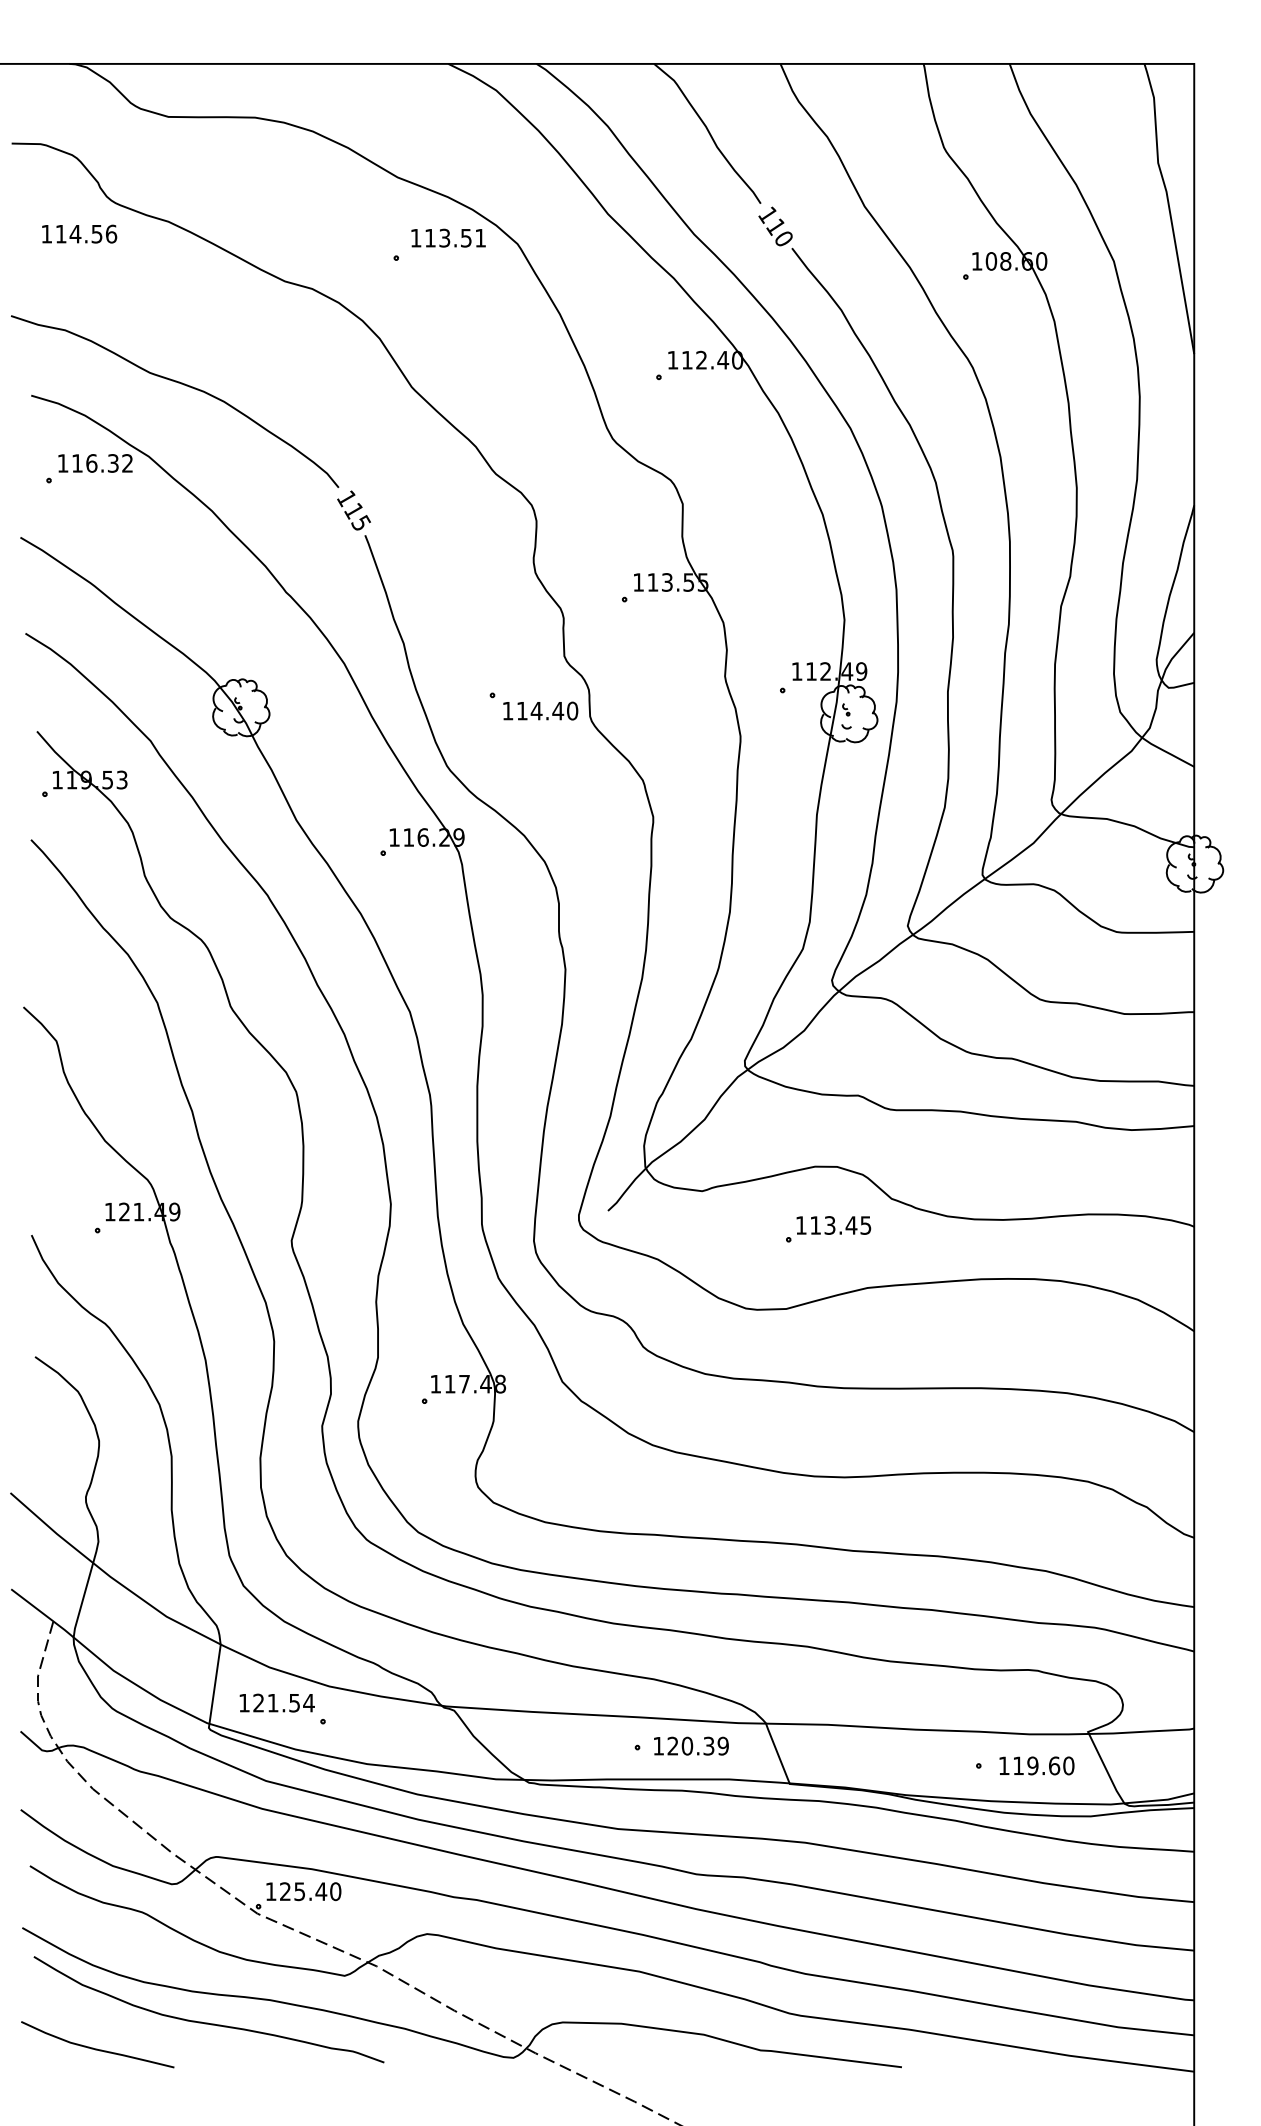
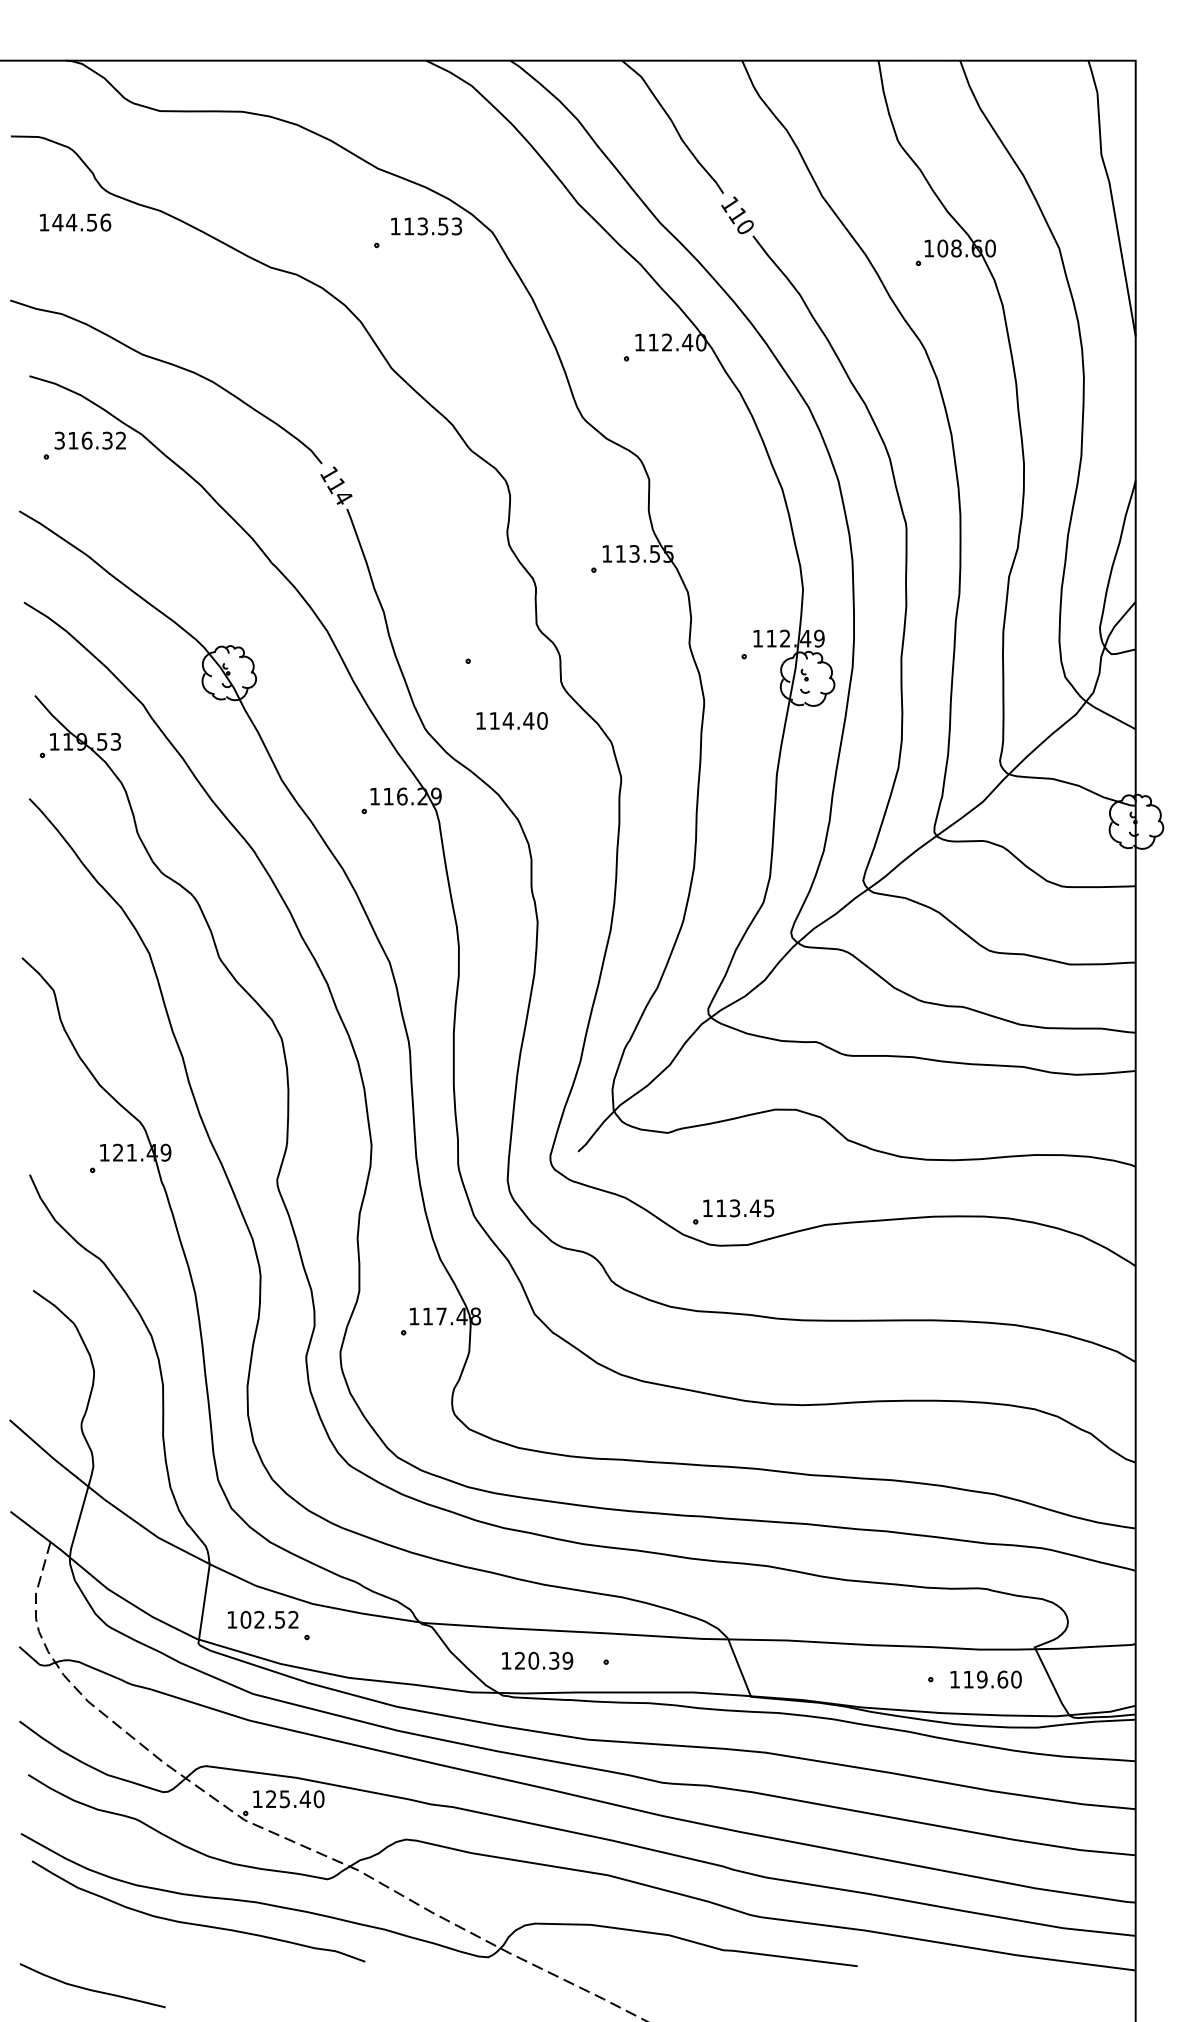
text: (61, 234) -> (58, 222), 114.56 -> 144.56
text: (480, 237) -> (456, 225), 113.51 -> 113.53
text: (62, 463) -> (59, 440), 116.32 -> 316.32
text: (360, 522) -> (342, 496), 115 -> 114
text: (540, 710) -> (511, 720), moved
part: (828, 1229) -> (733, 1212), moved
text: (283, 1702) -> (269, 1619), 121.54 -> 102.52
text: (691, 1745) -> (537, 1660), moved
curve: (97, 2048) -> (92, 1989), moved

